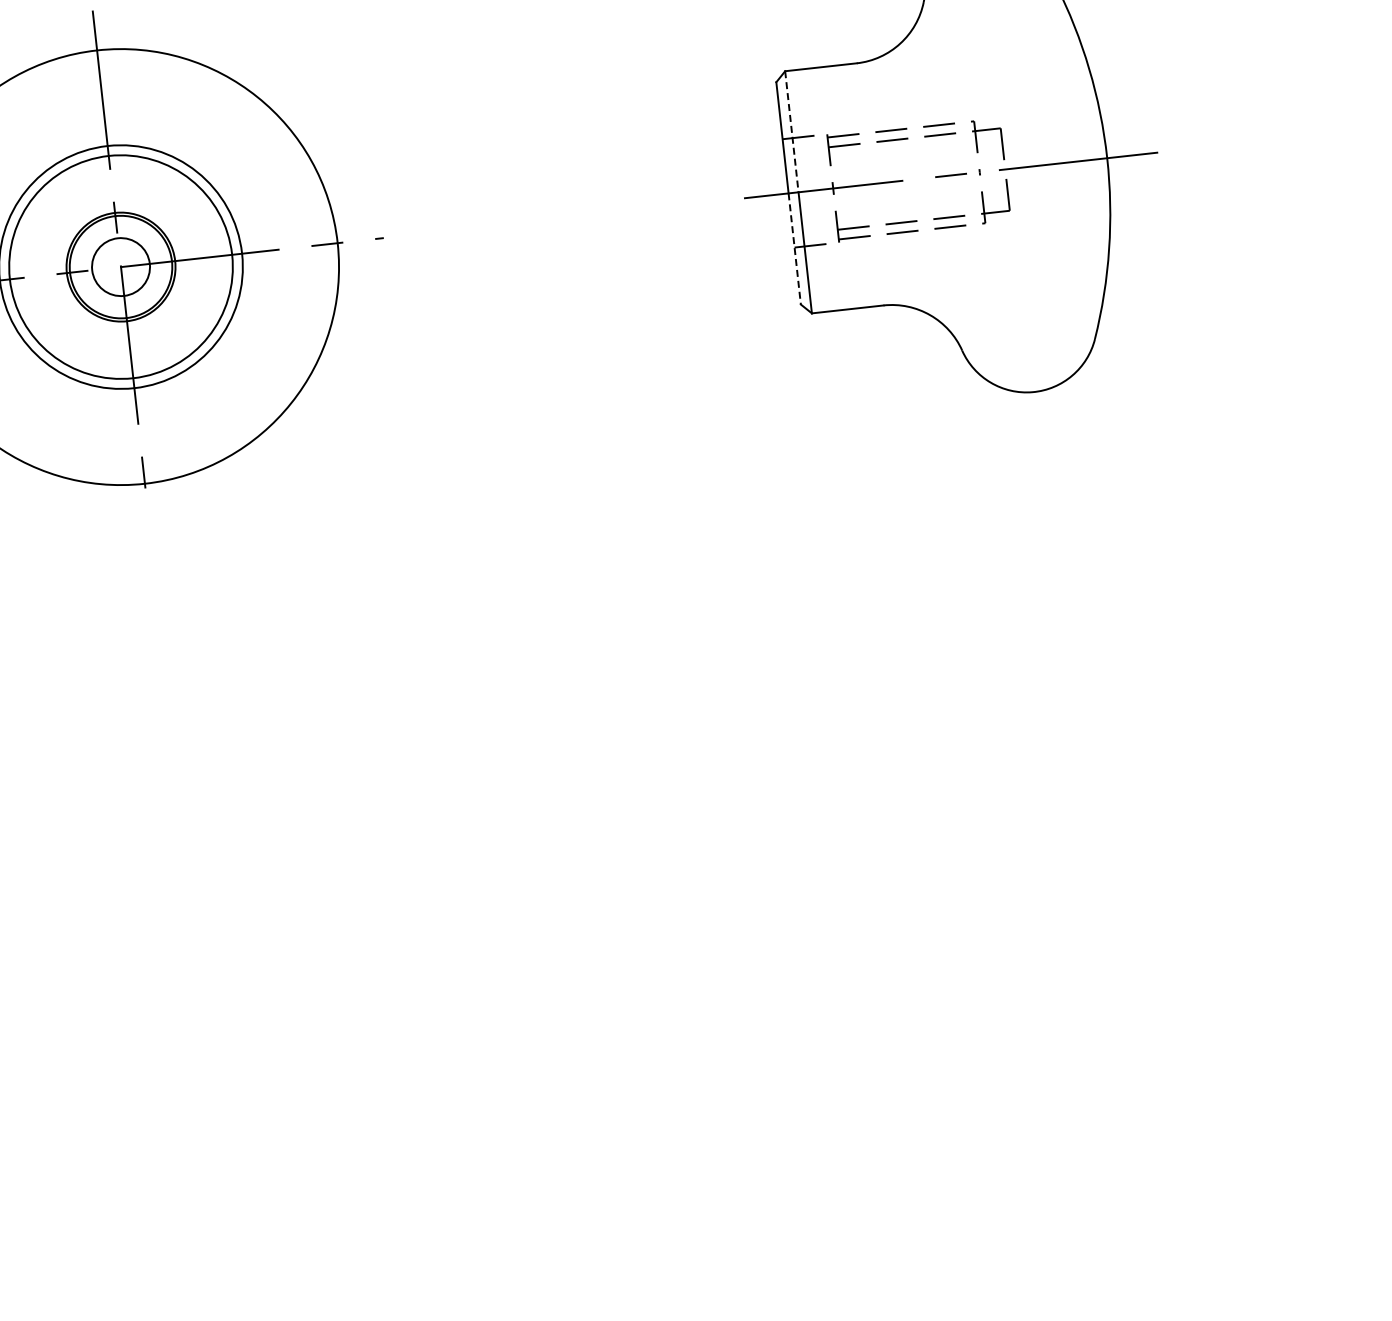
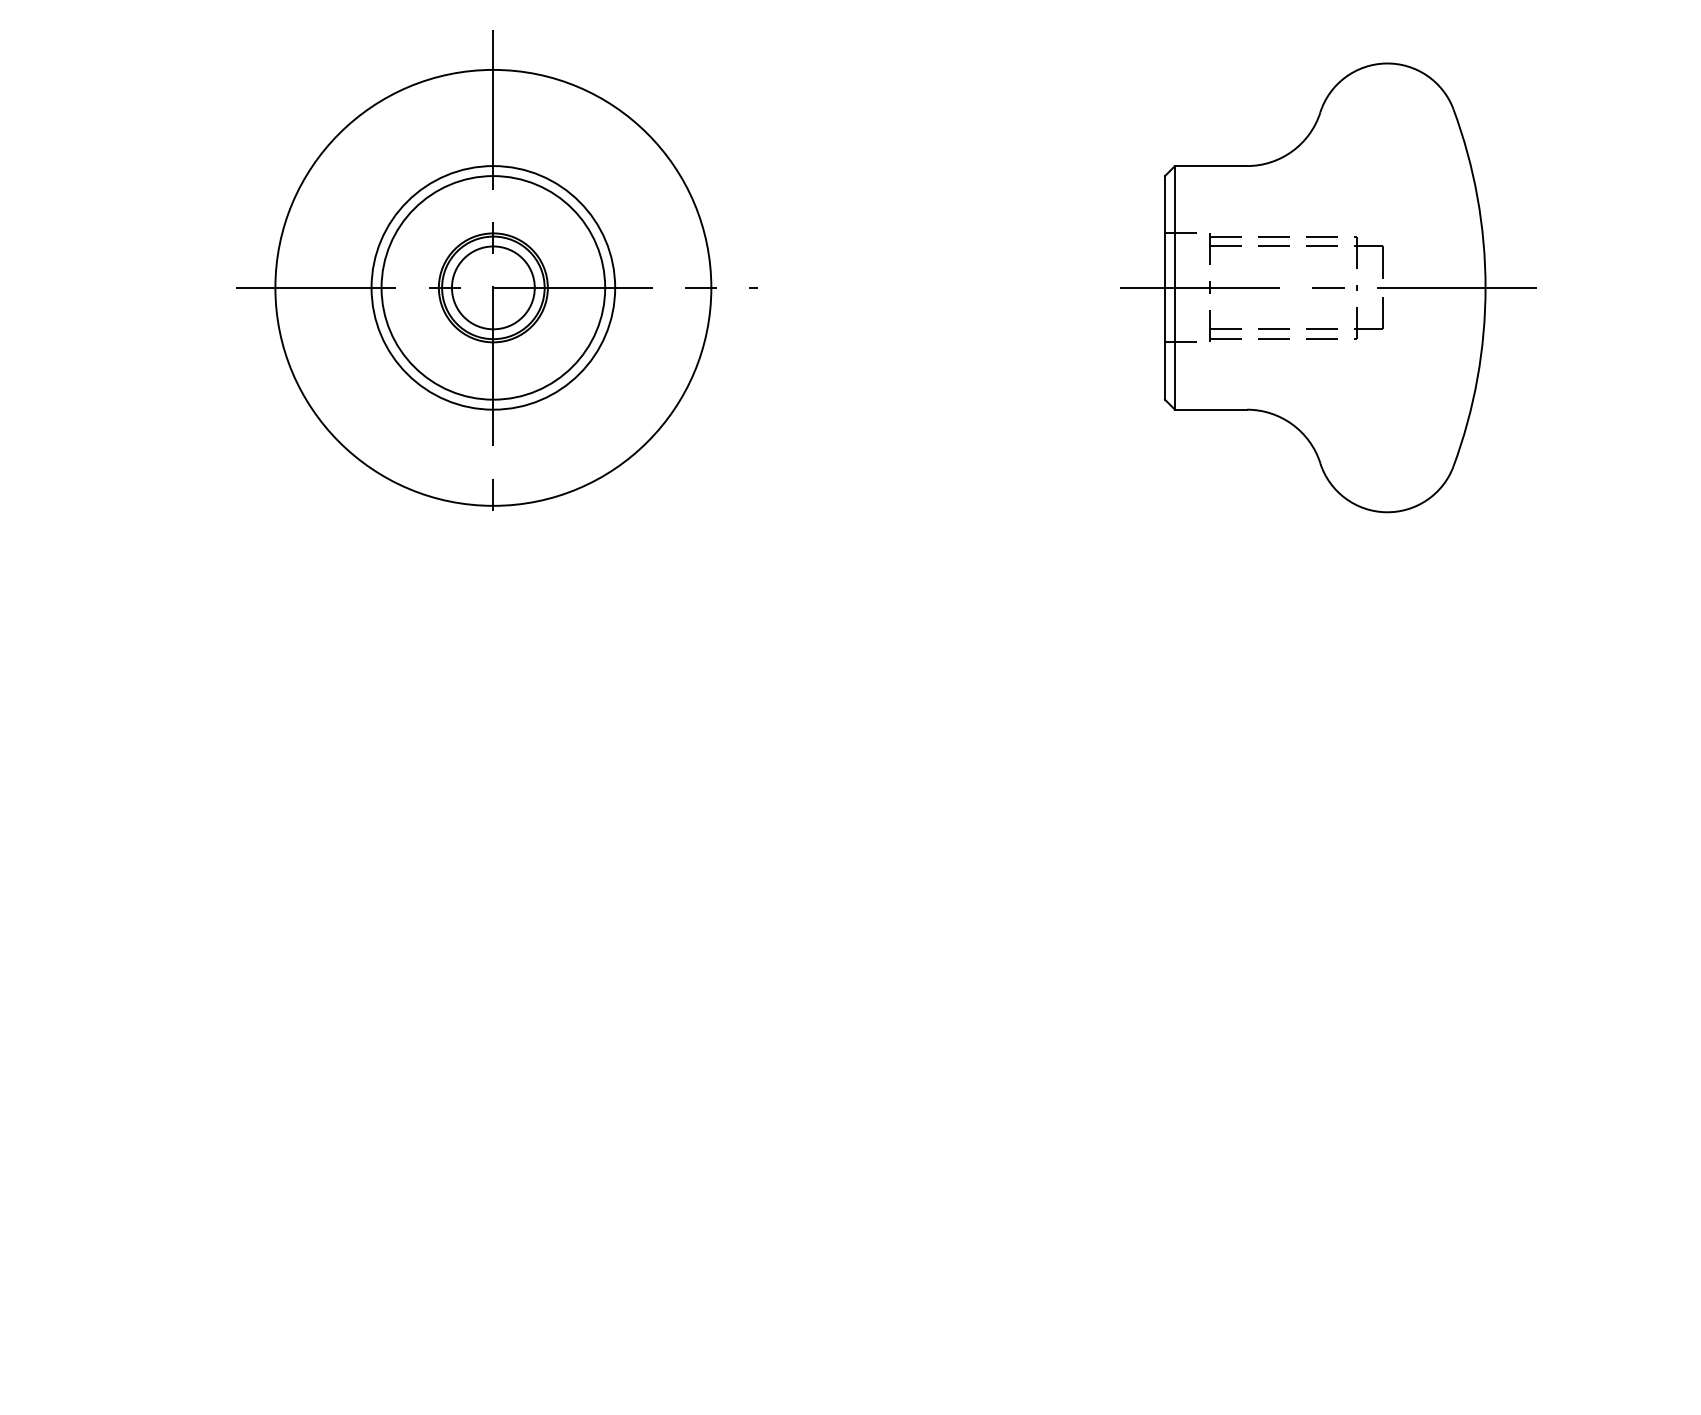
line: (792, 131) -> (1175, 226), dashed -> solid
line: (795, 248) -> (1165, 343), dashed -> solid
circle: (120, 266) -> (492, 287), size x1.43

